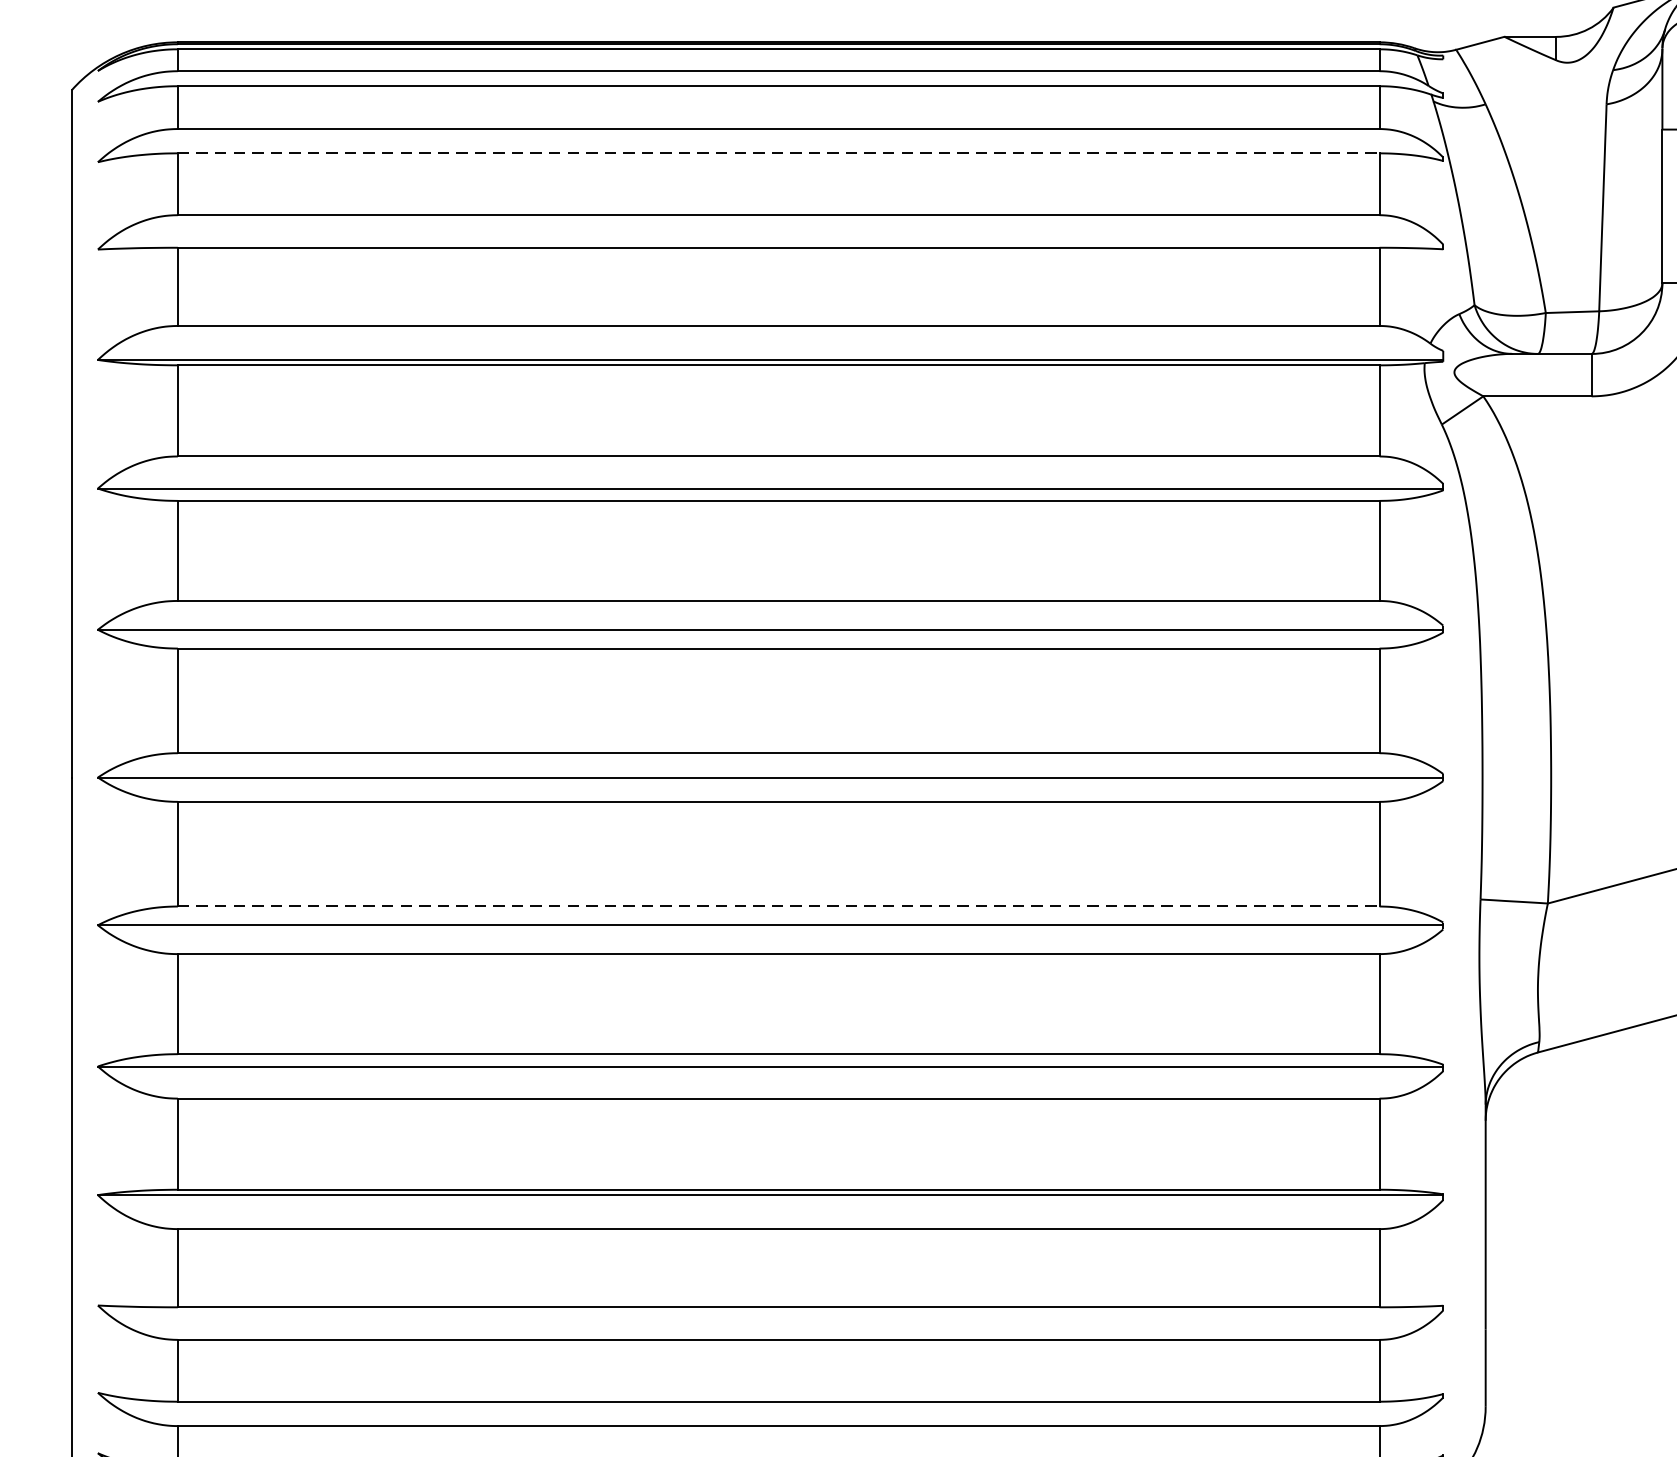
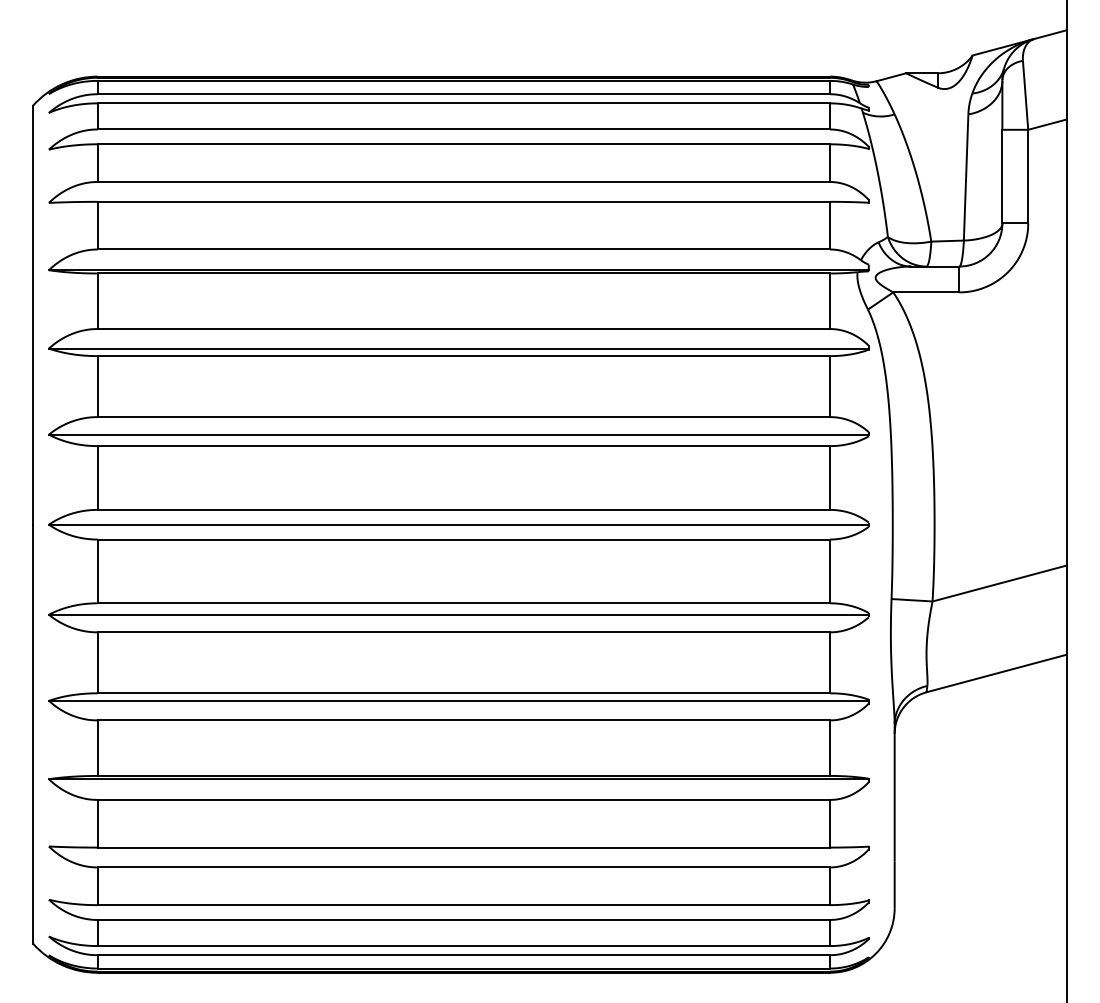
line: (779, 153) -> (464, 144), dashed -> solid
line: (779, 906) -> (464, 603), dashed -> solid

